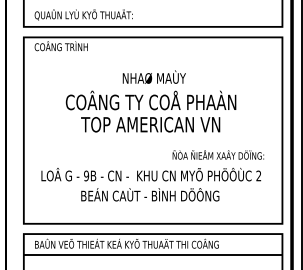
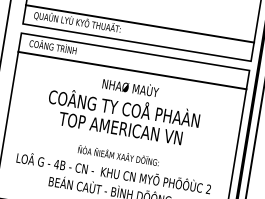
line: (152, 5) -> (139, 23), added
line: (152, 58) -> (131, 70), added
text: (217, 154) -> (118, 155), moved
text: (86, 175) -> (56, 164), 9B -> 4B

